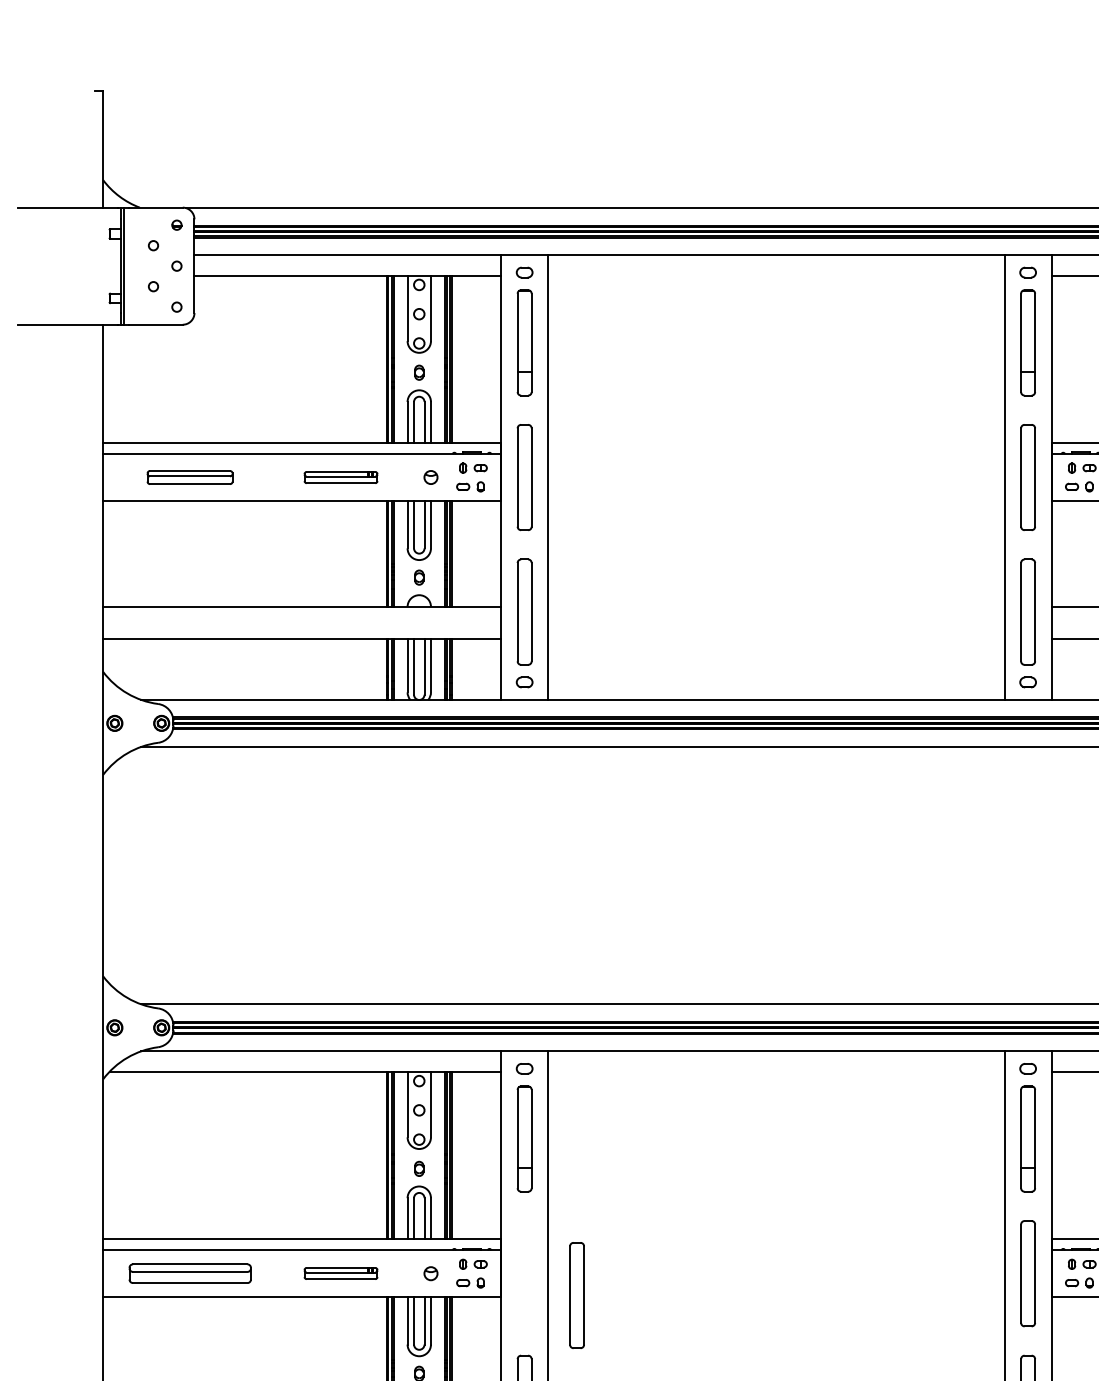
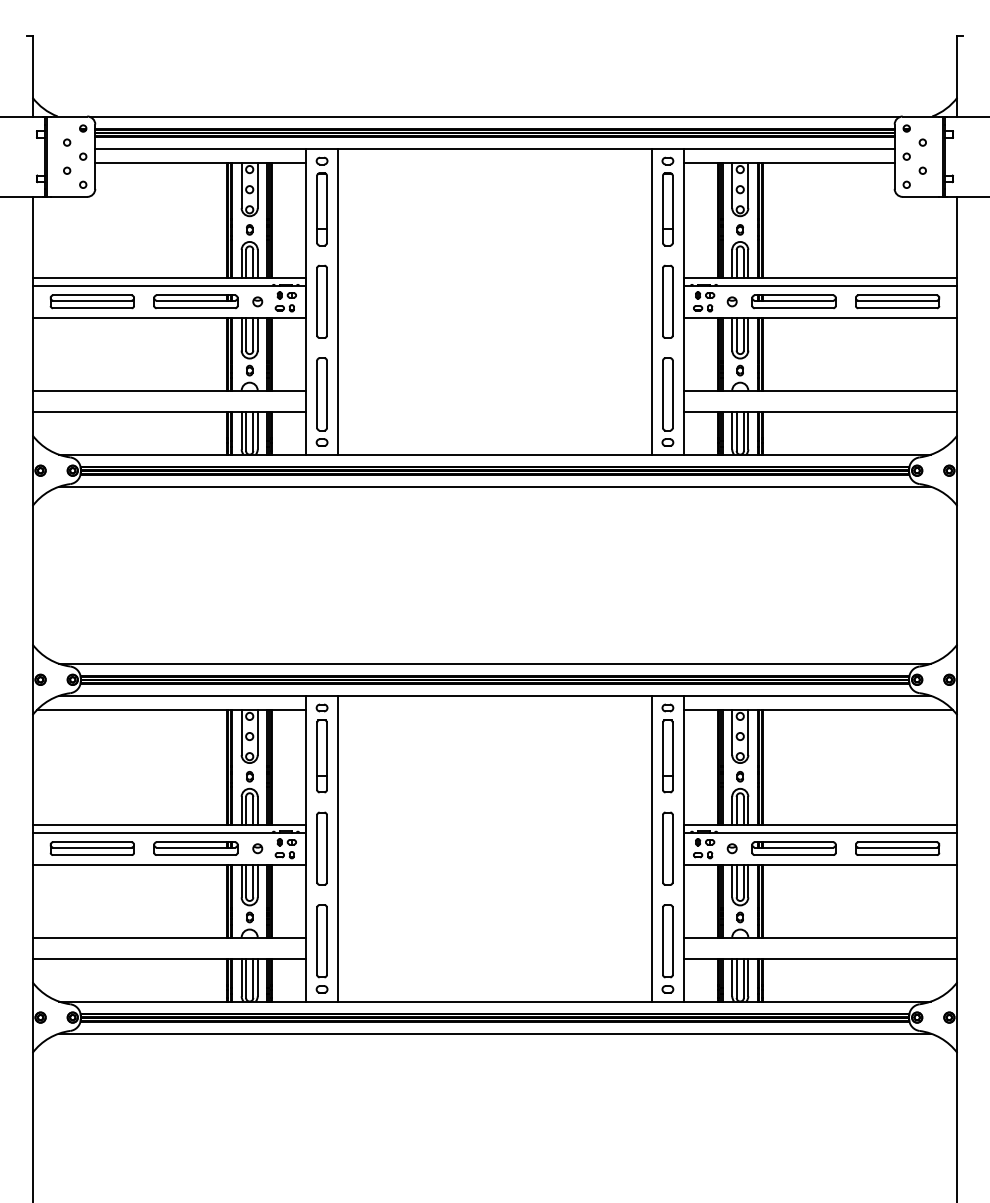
part: (188, 476) -> (91, 301), size x1.43
part: (340, 476) -> (195, 301), size x1.67
part: (340, 1273) -> (195, 848), size x1.67
part: (576, 1295) -> (321, 848), moved

